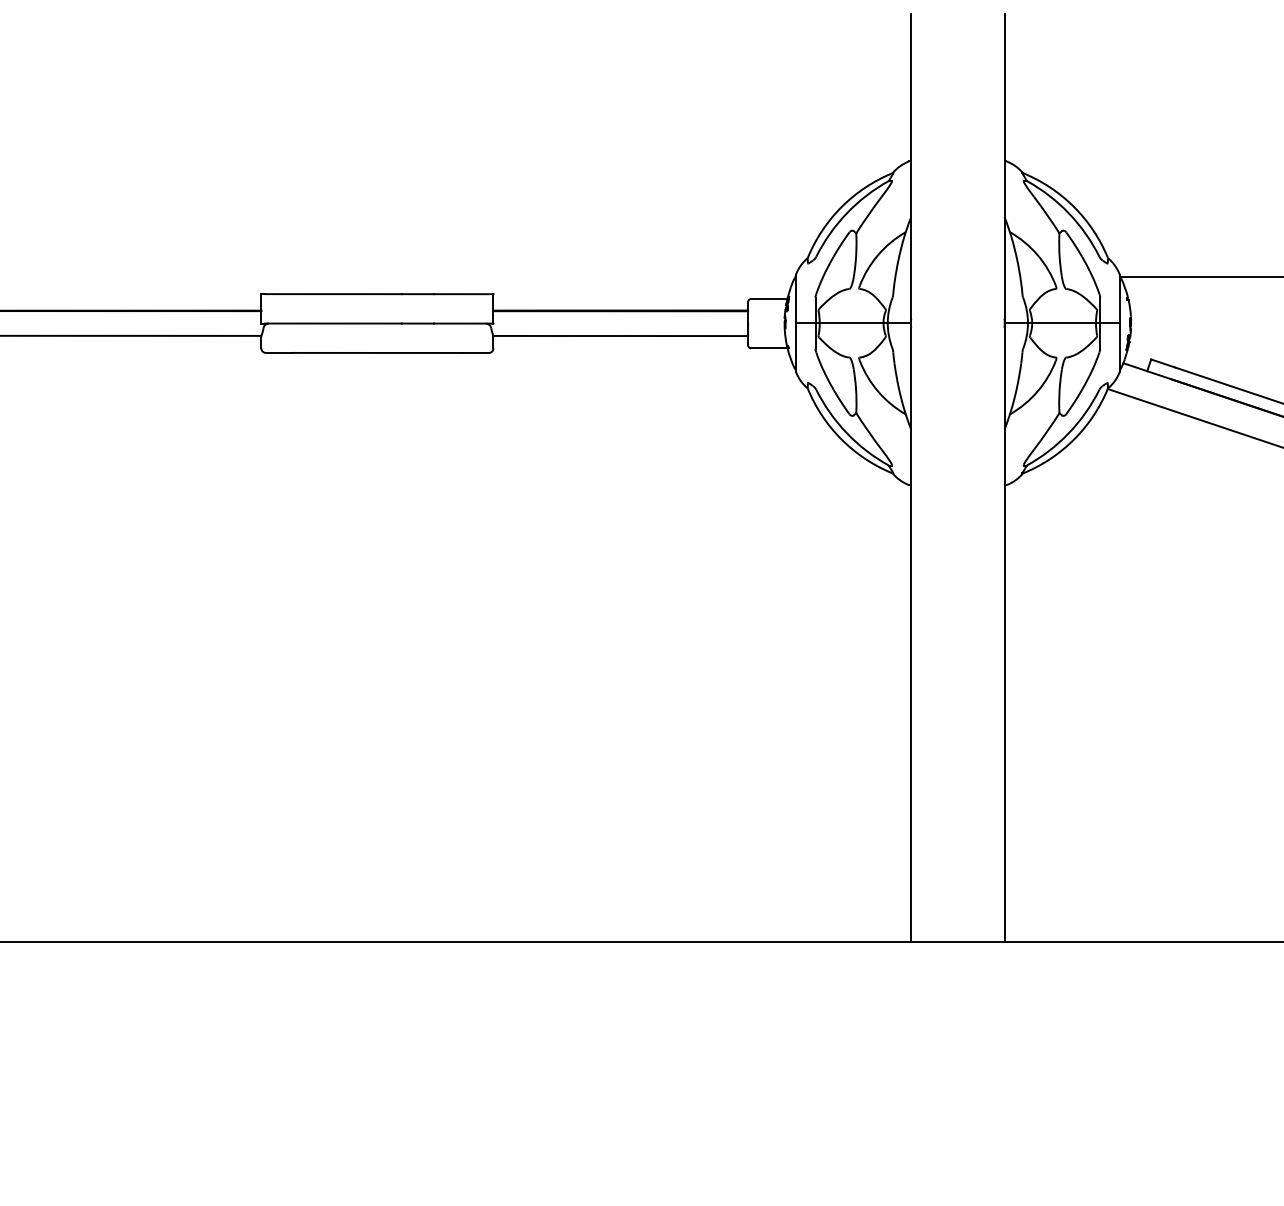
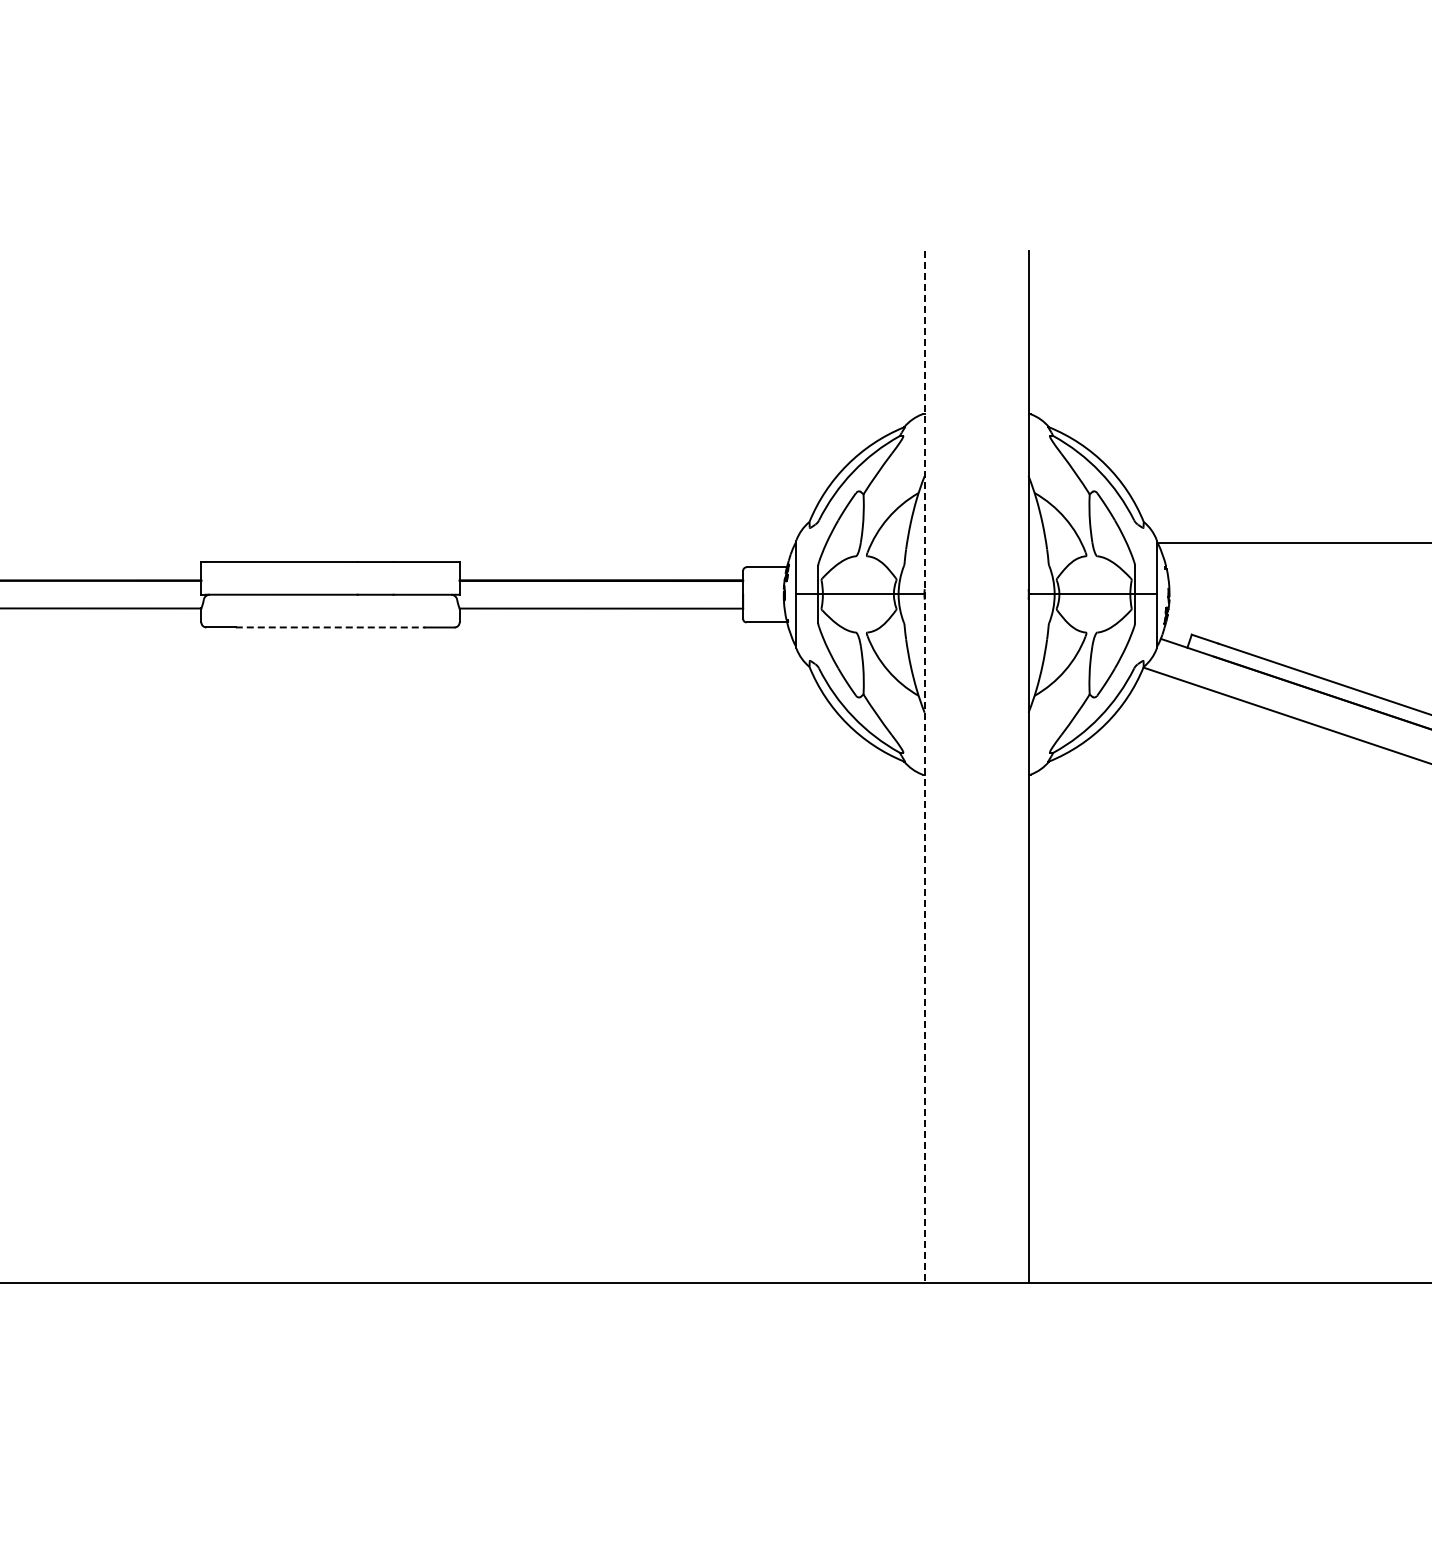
line: (377, 352) -> (330, 627), solid -> dashed
line: (911, 478) -> (924, 767), solid -> dashed

